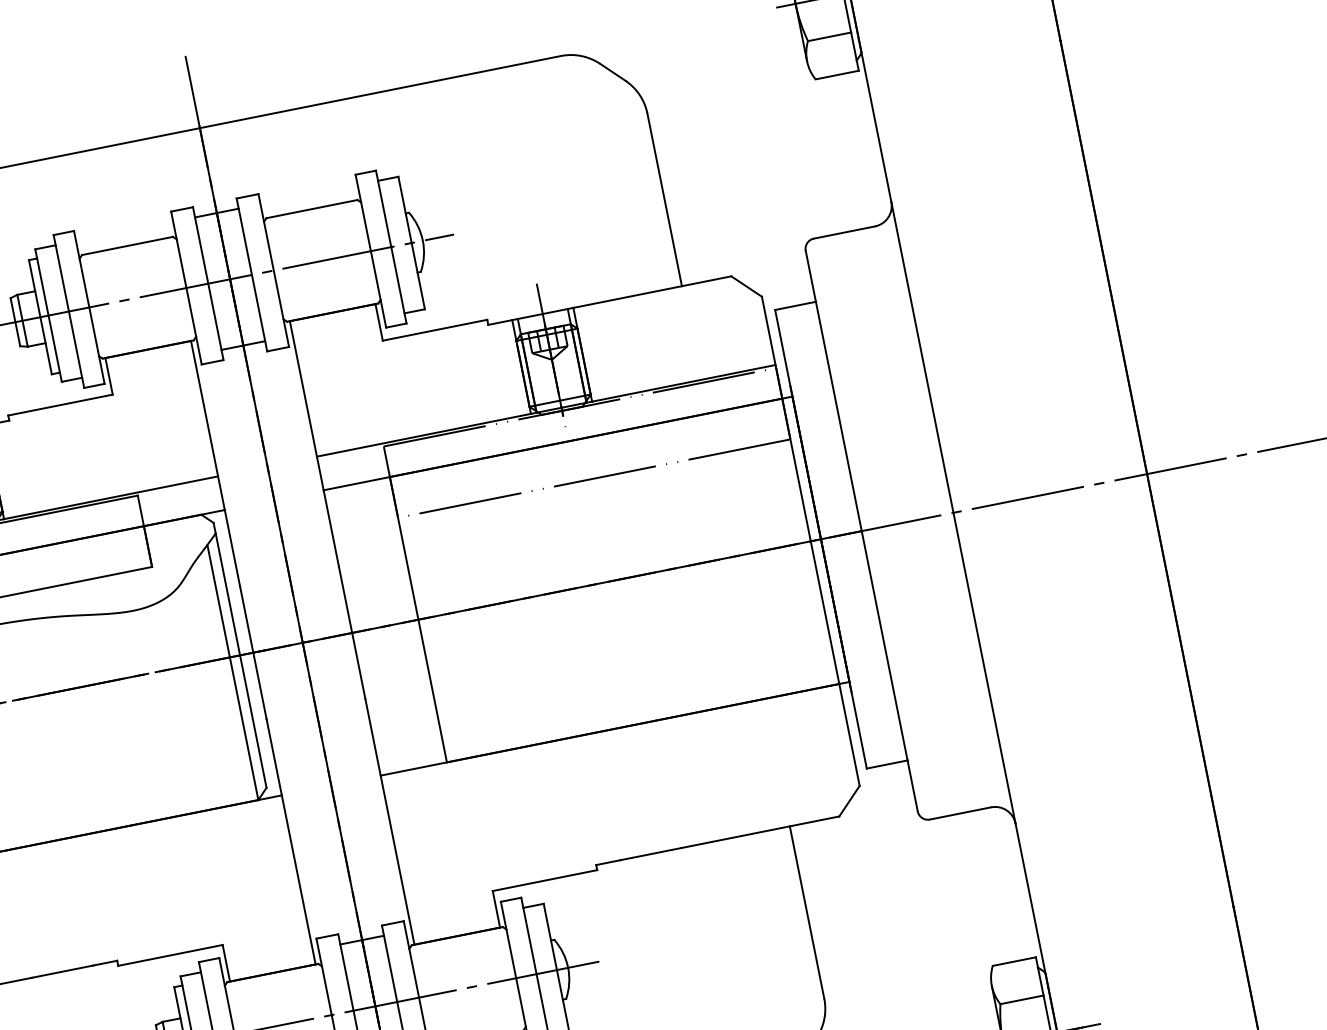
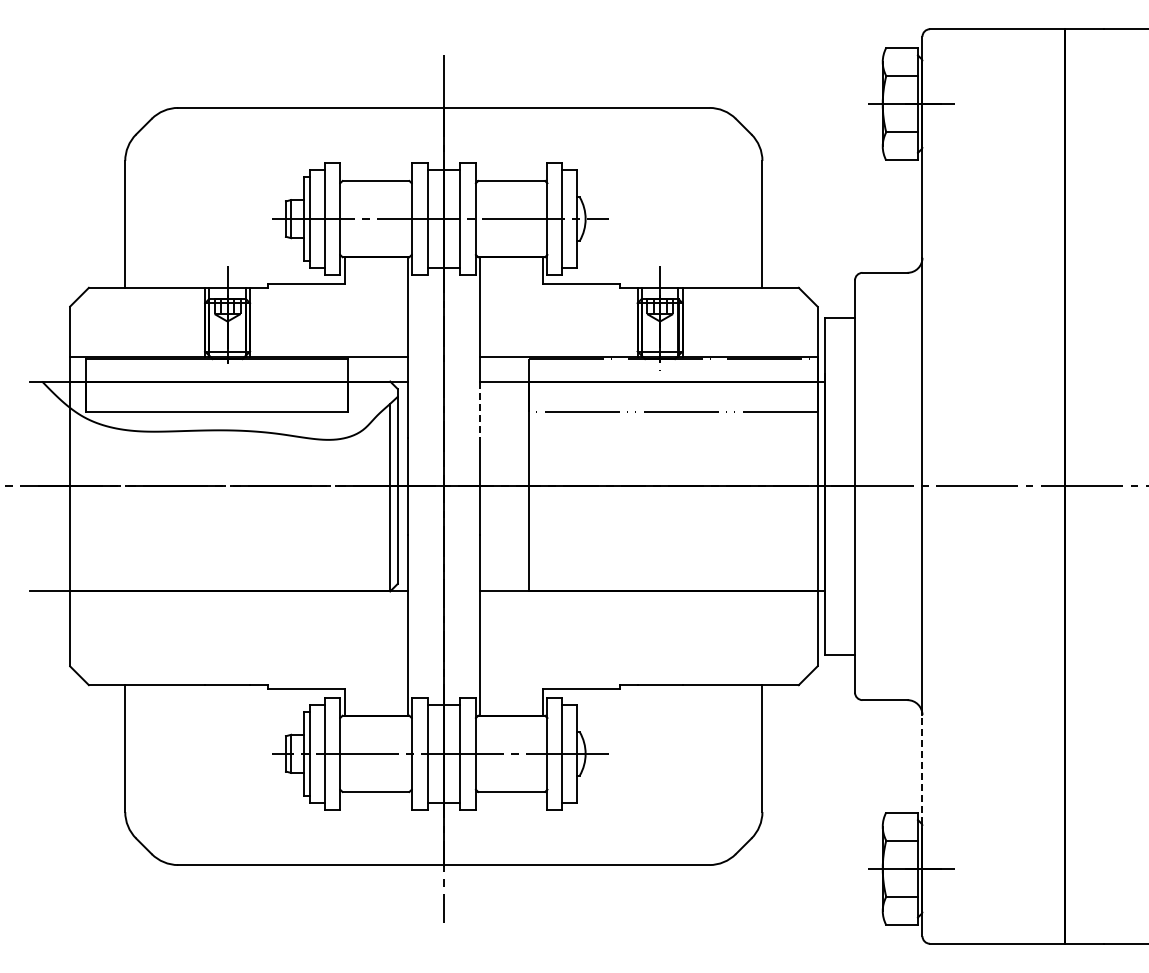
line: (331, 529) -> (480, 410), solid -> dashed
line: (1031, 905) -> (922, 775), solid -> dashed

